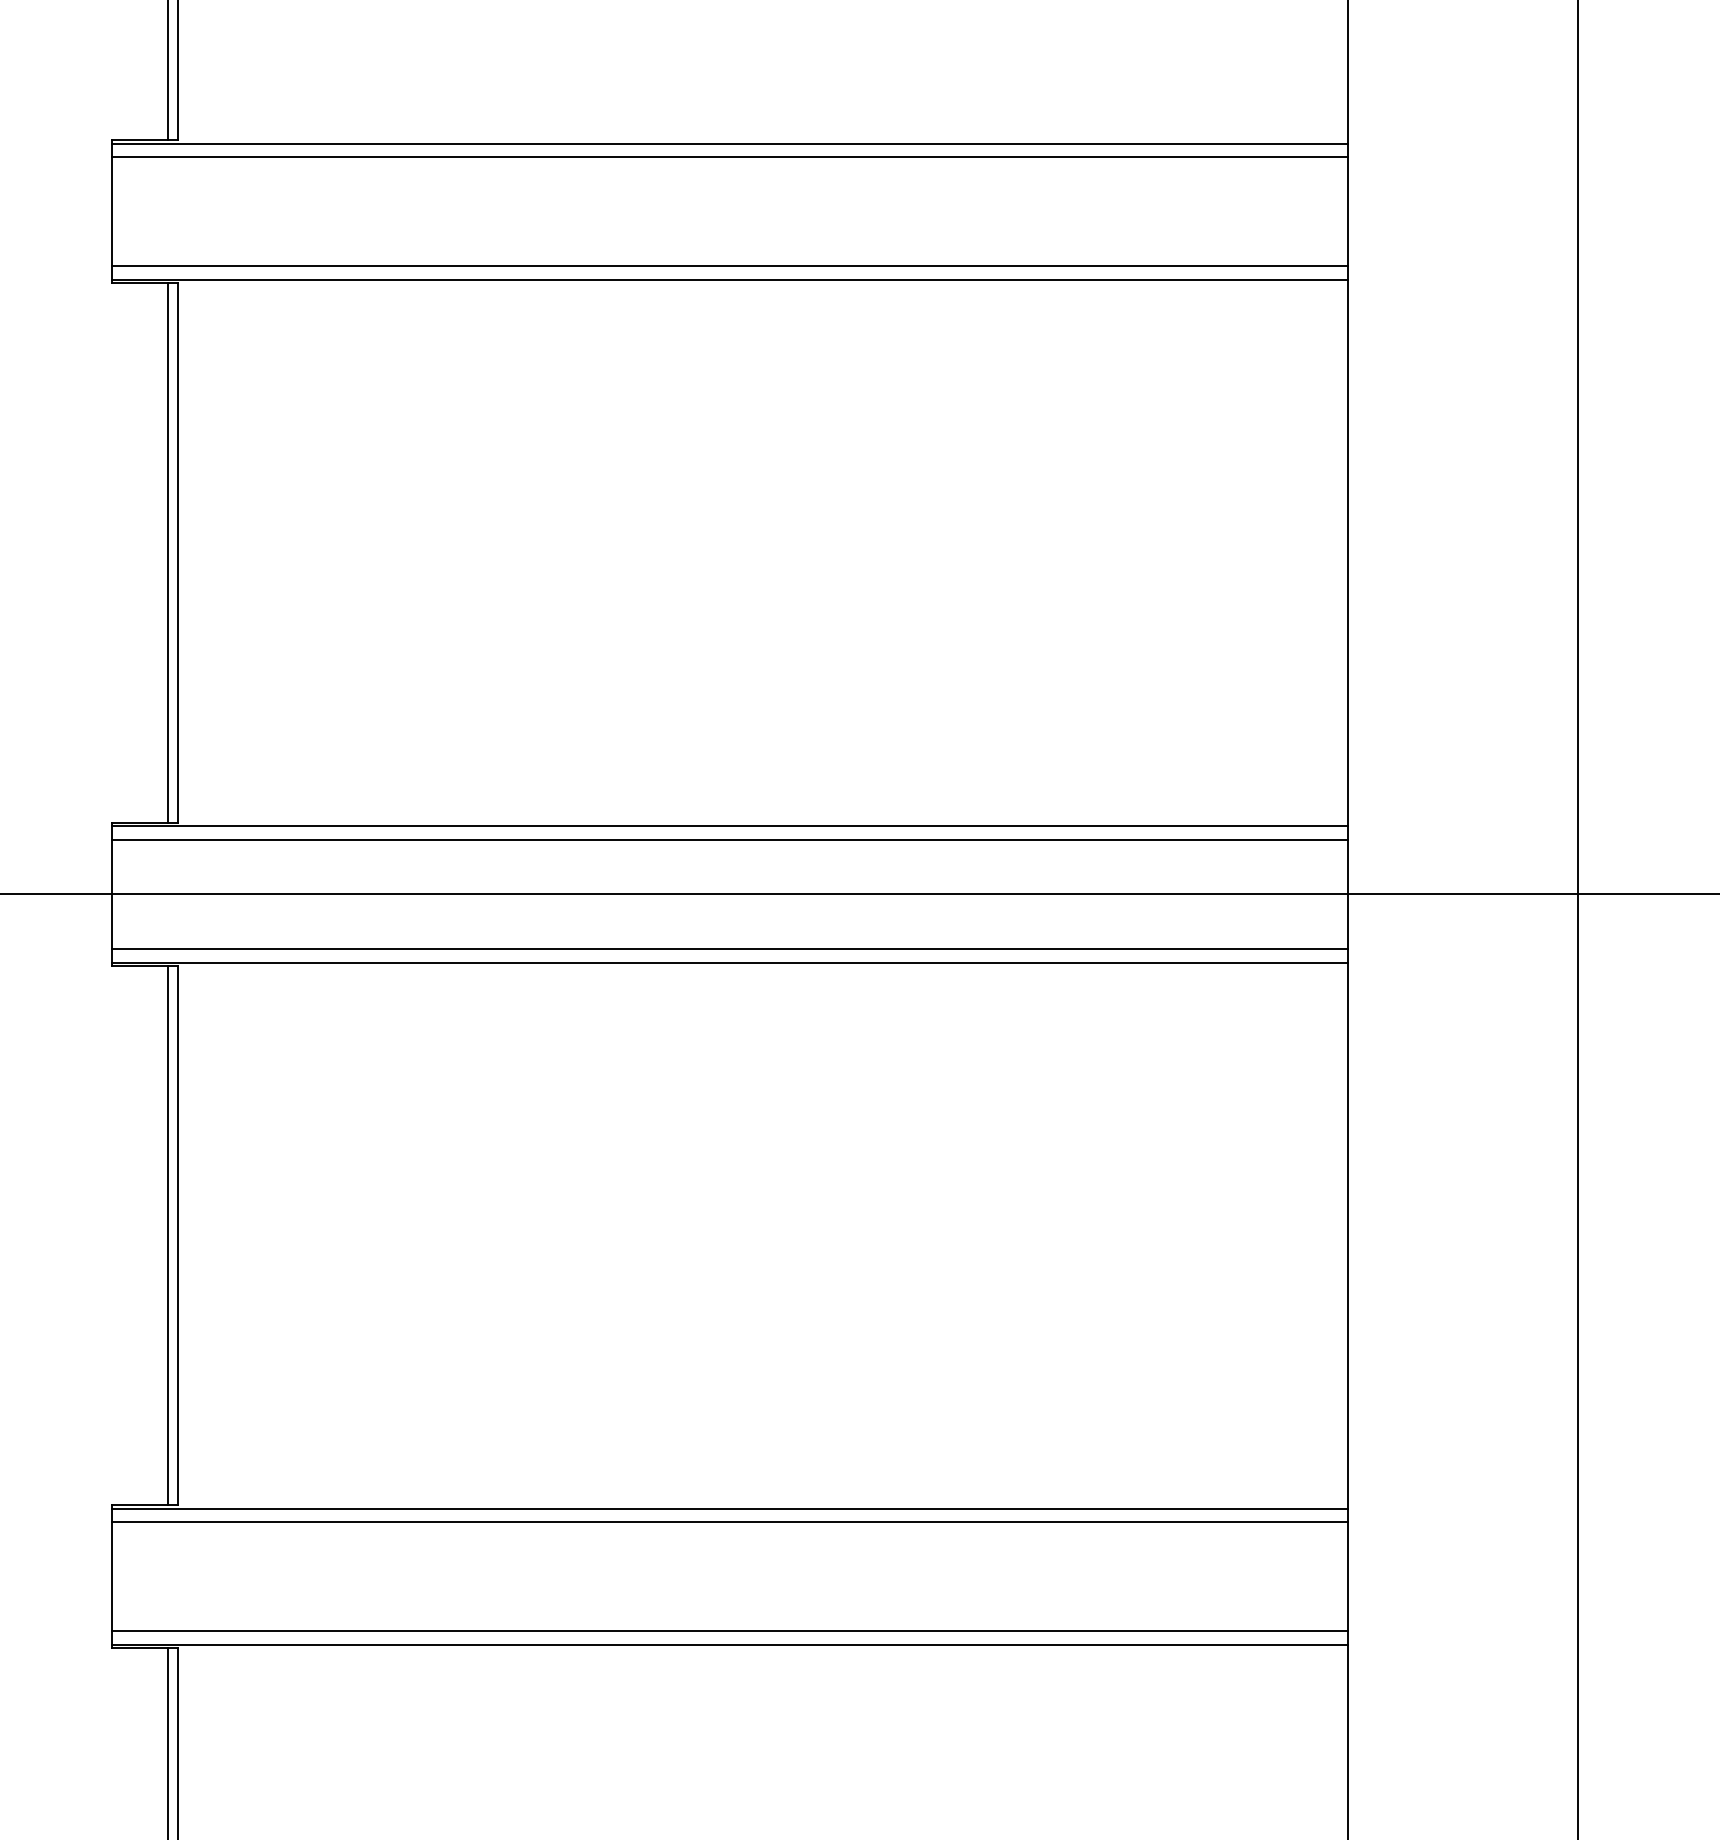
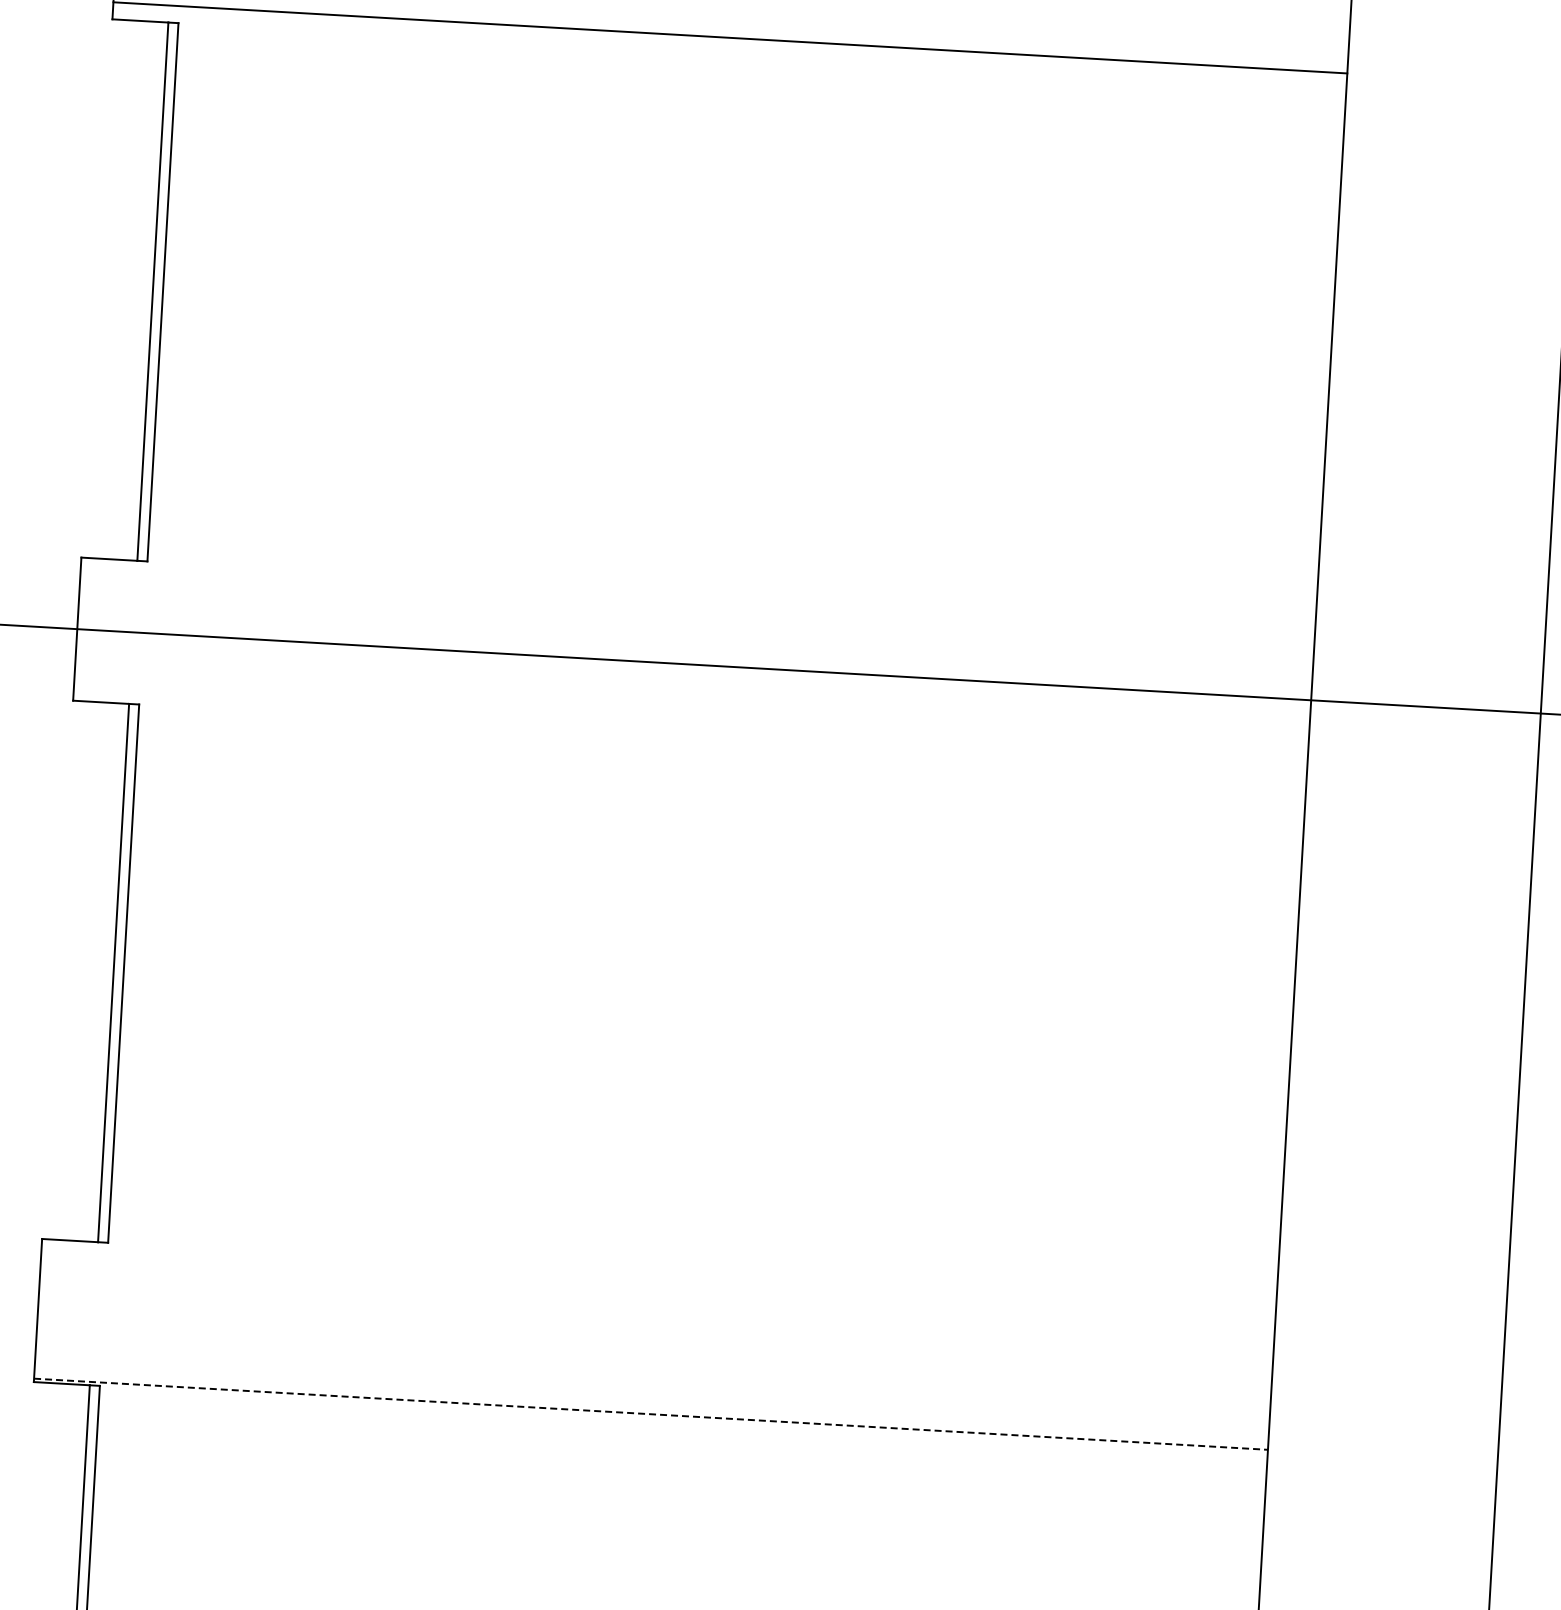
line: (729, 280) -> (729, 51), removed
line: (729, 826) -> (698, 597), removed
line: (729, 839) -> (697, 610), removed
line: (729, 948) -> (691, 718), removed
line: (729, 962) -> (690, 732), removed
line: (729, 1508) -> (658, 1277), removed
line: (729, 1522) -> (658, 1291), removed
line: (729, 1631) -> (651, 1400), removed
line: (729, 1645) -> (650, 1414), solid -> dashed

